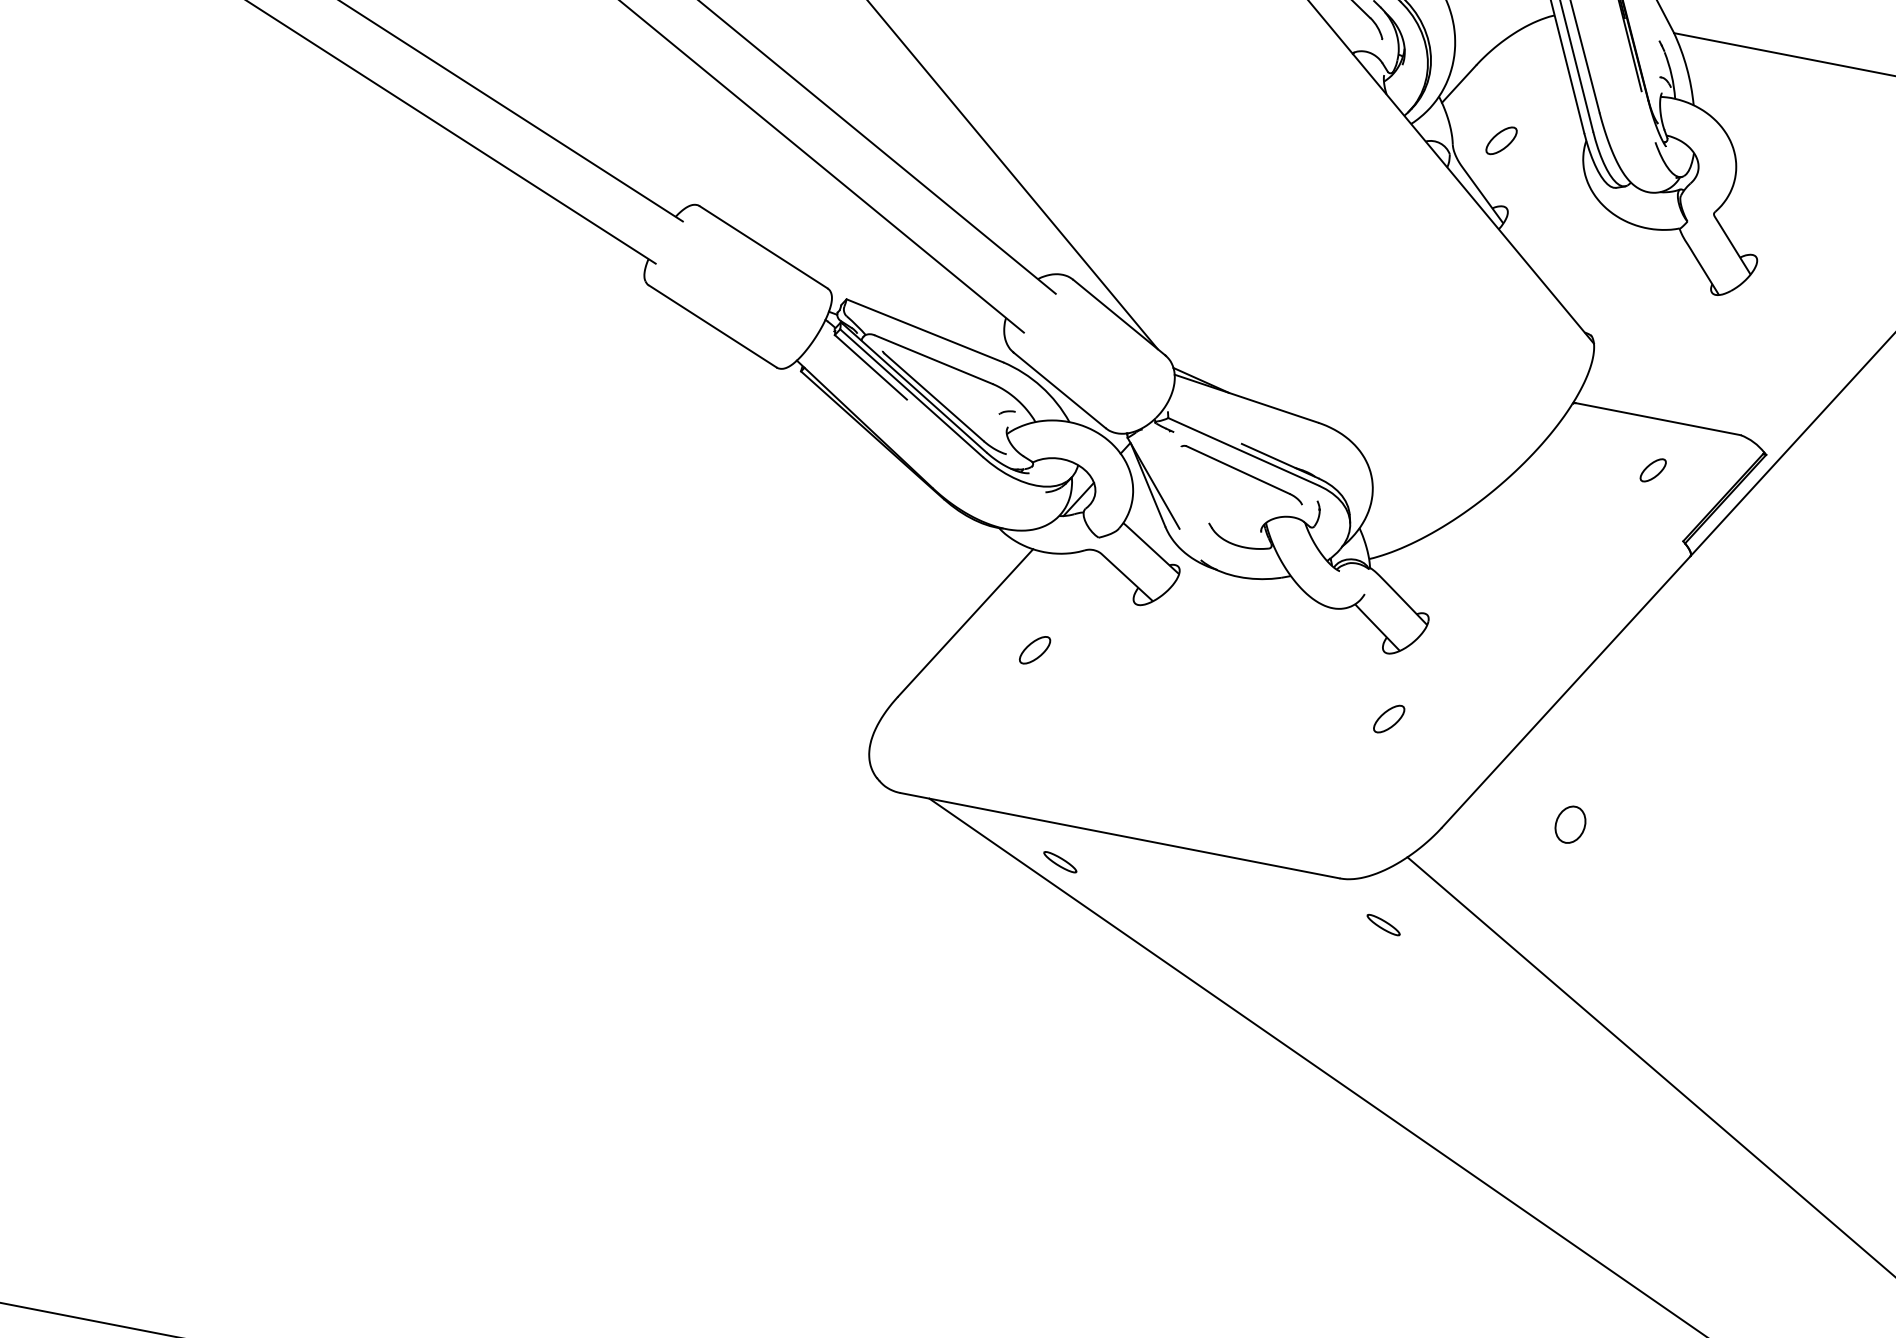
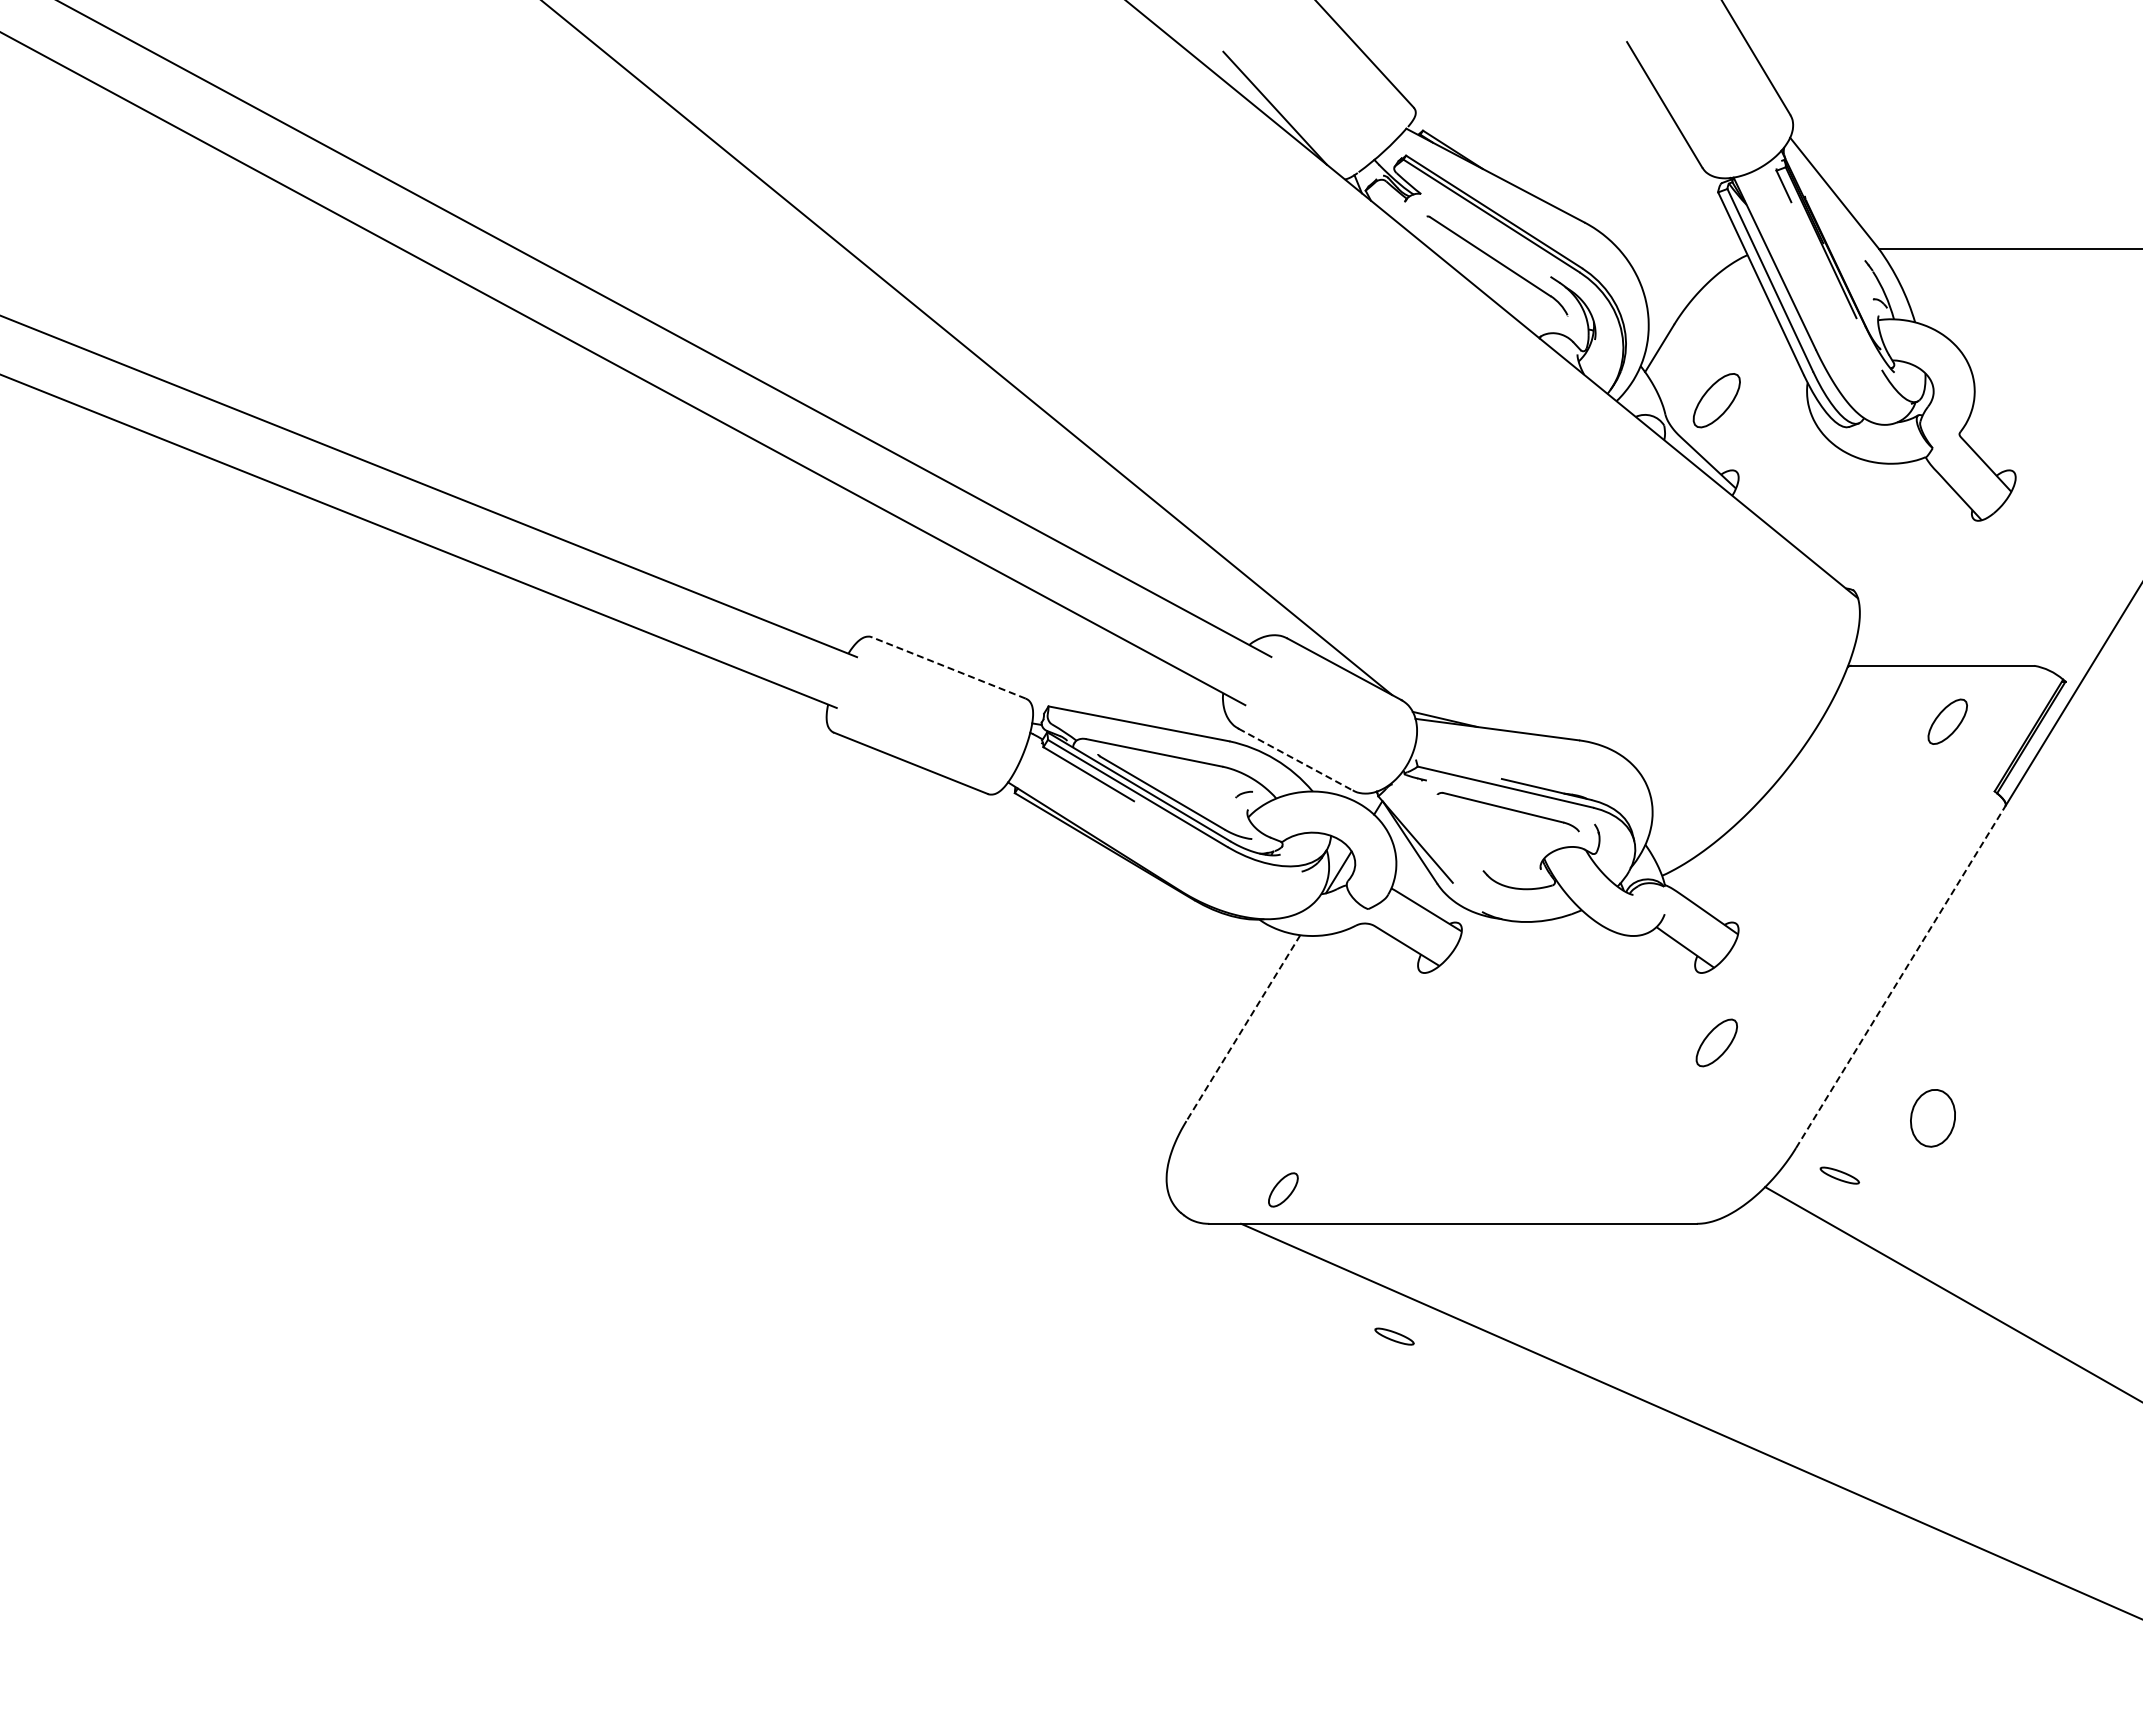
part: (1501, 139) -> (1716, 399), size x1.6
line: (763, 246) -> (948, 667), solid -> dashed
line: (1059, 390) -> (1295, 759), solid -> dashed
part: (1652, 470) -> (1947, 721), size x1.6
line: (965, 623) -> (1243, 1028), solid -> dashed
part: (1035, 649) -> (1283, 1189), moved
line: (1565, 692) -> (1900, 977), solid -> dashed
part: (1388, 718) -> (1716, 1042), size x1.4
part: (1570, 824) -> (1932, 1118), size x1.4
part: (1060, 862) -> (1394, 1336), moved
part: (1383, 924) -> (1839, 1175), moved

